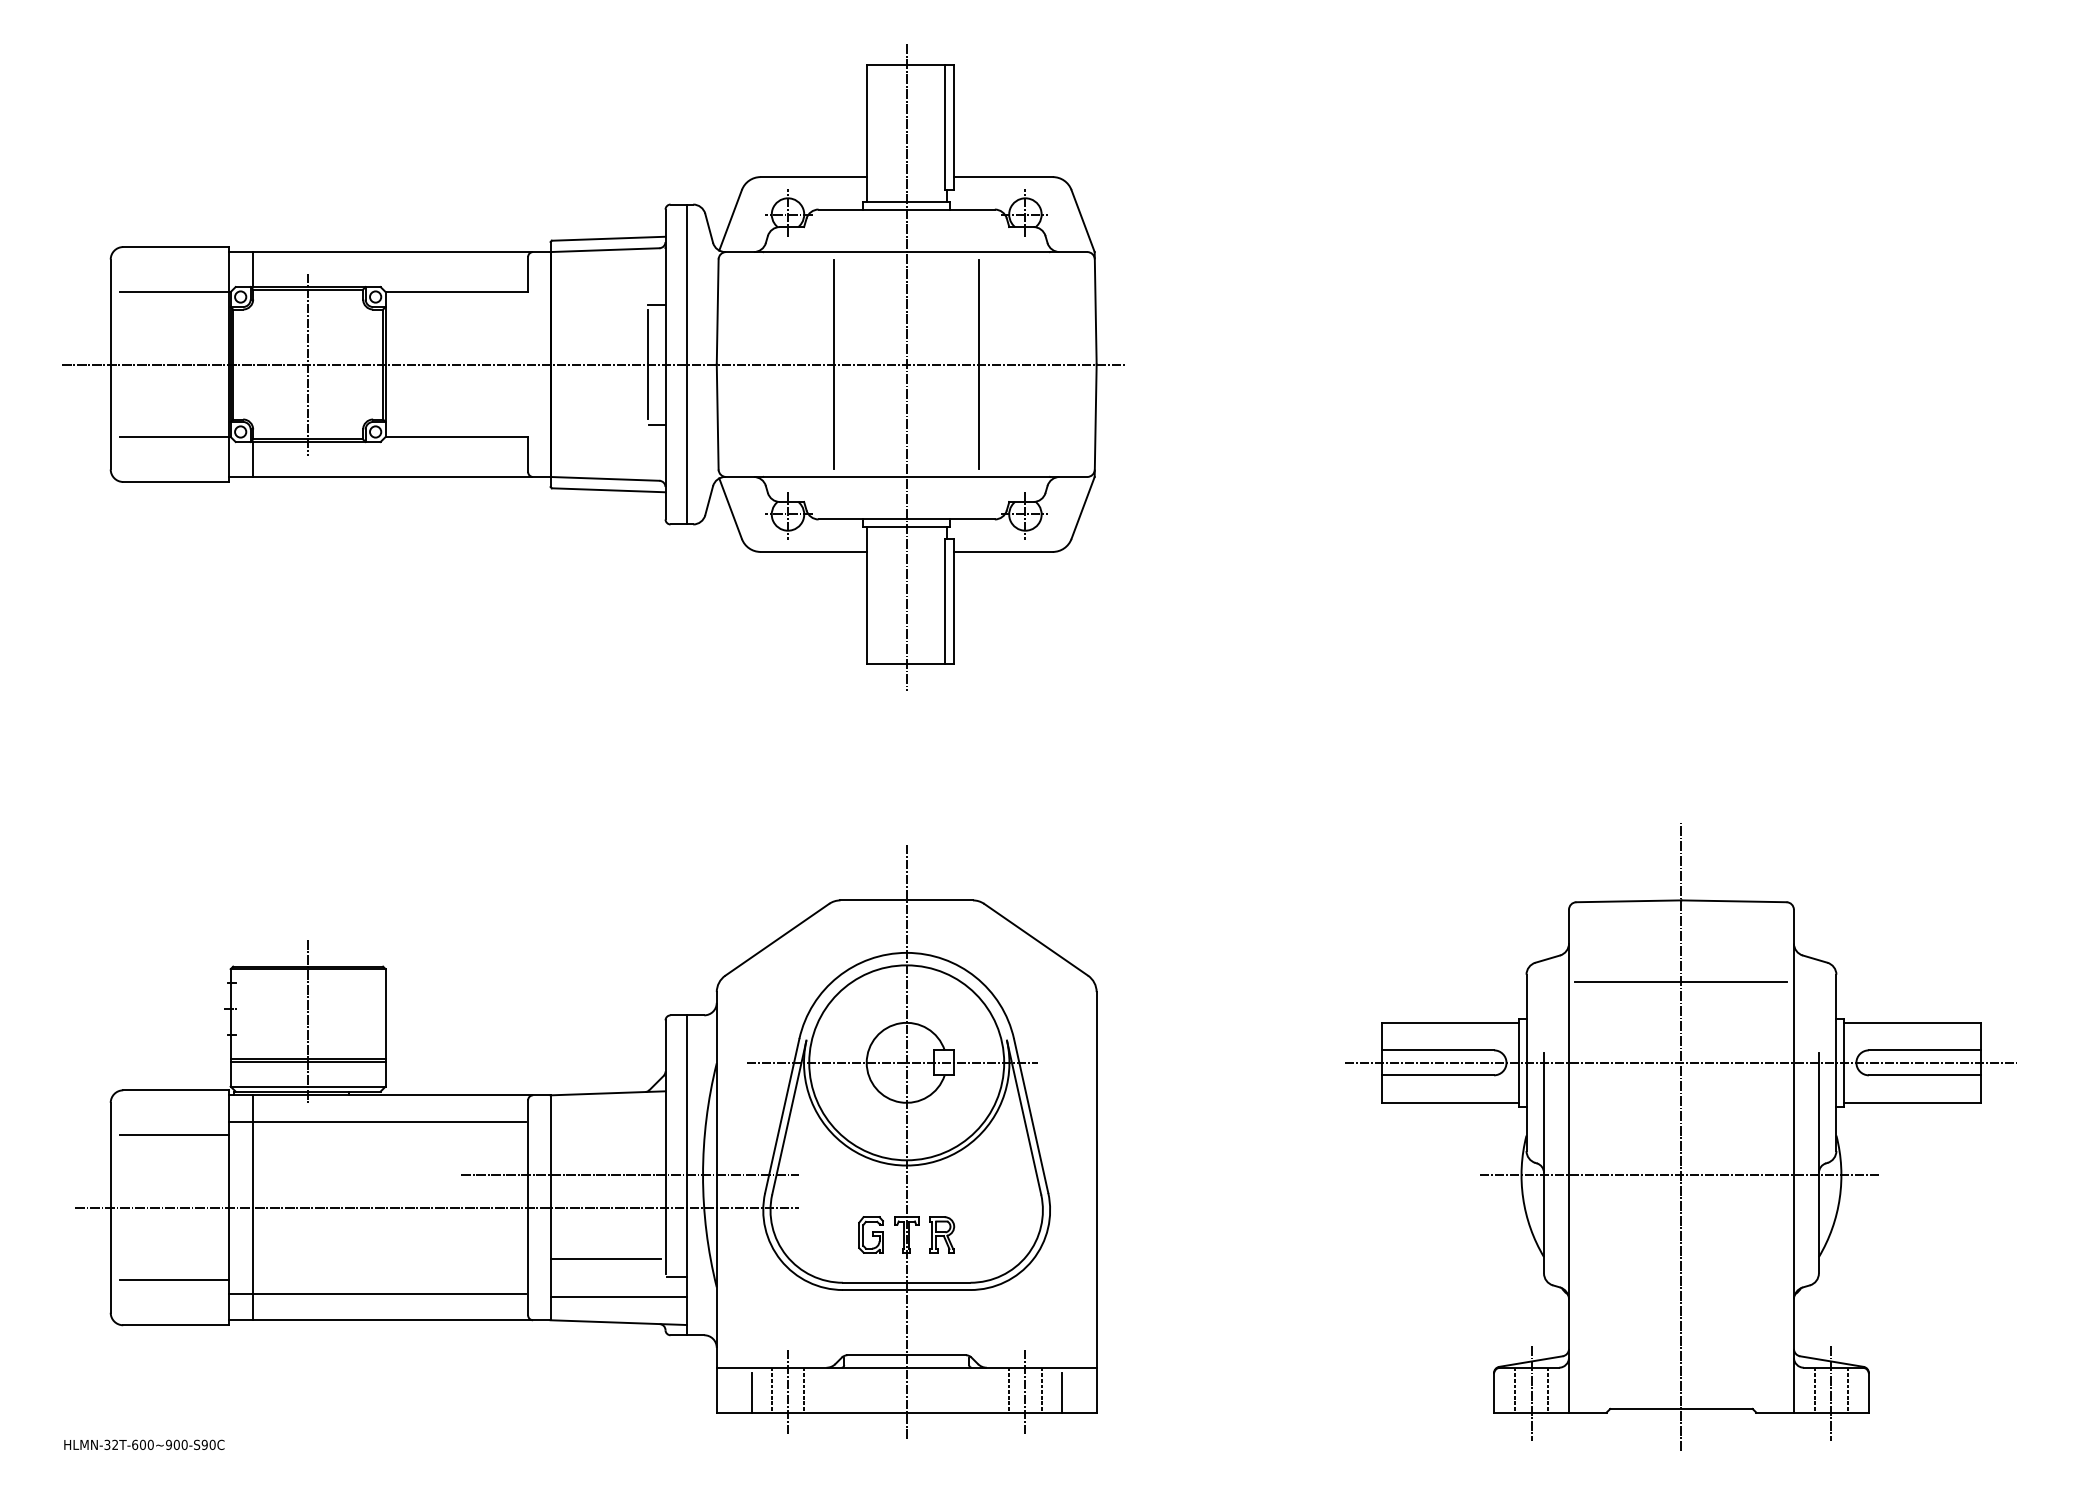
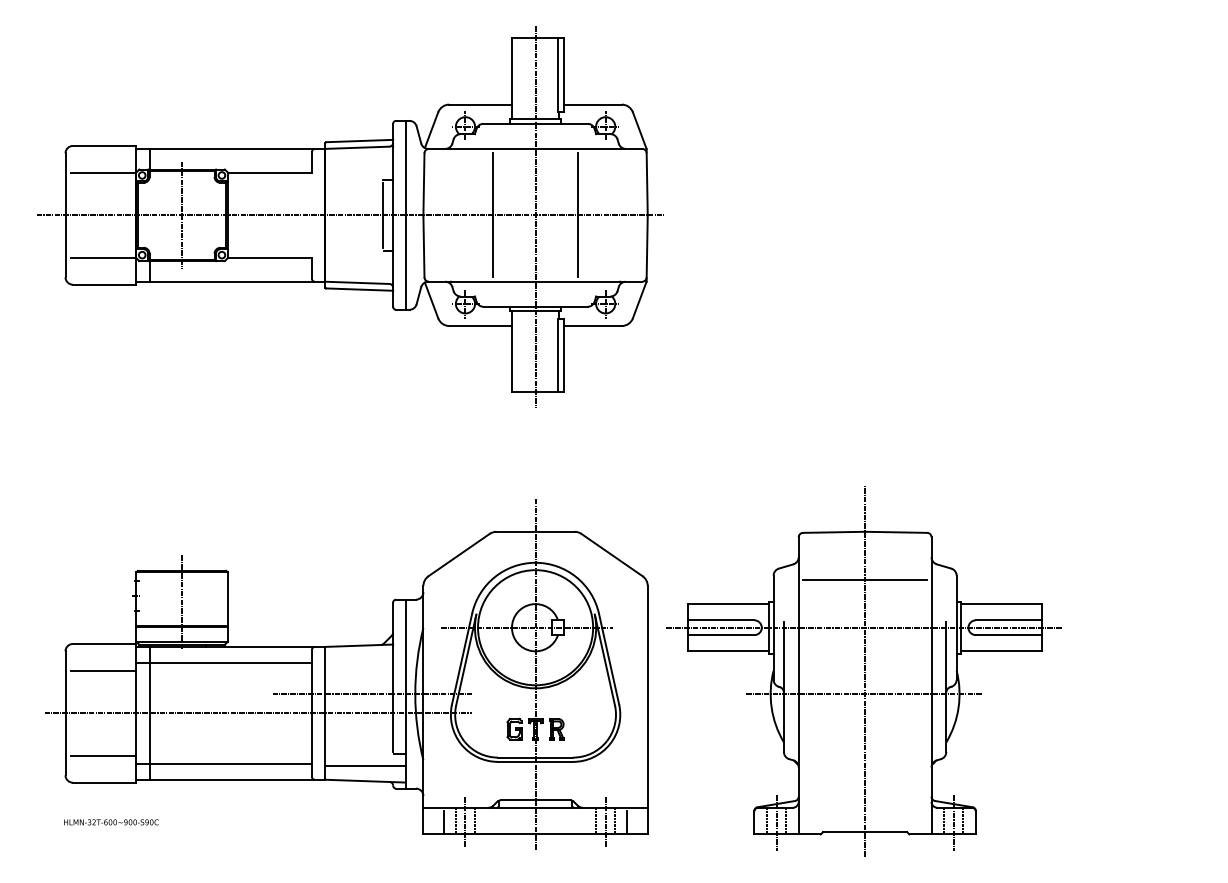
part: (1678, 1136) -> (863, 671), moved
line: (605, 1258) -> (357, 743), removed
text: (144, 1445) -> (111, 822), moved

